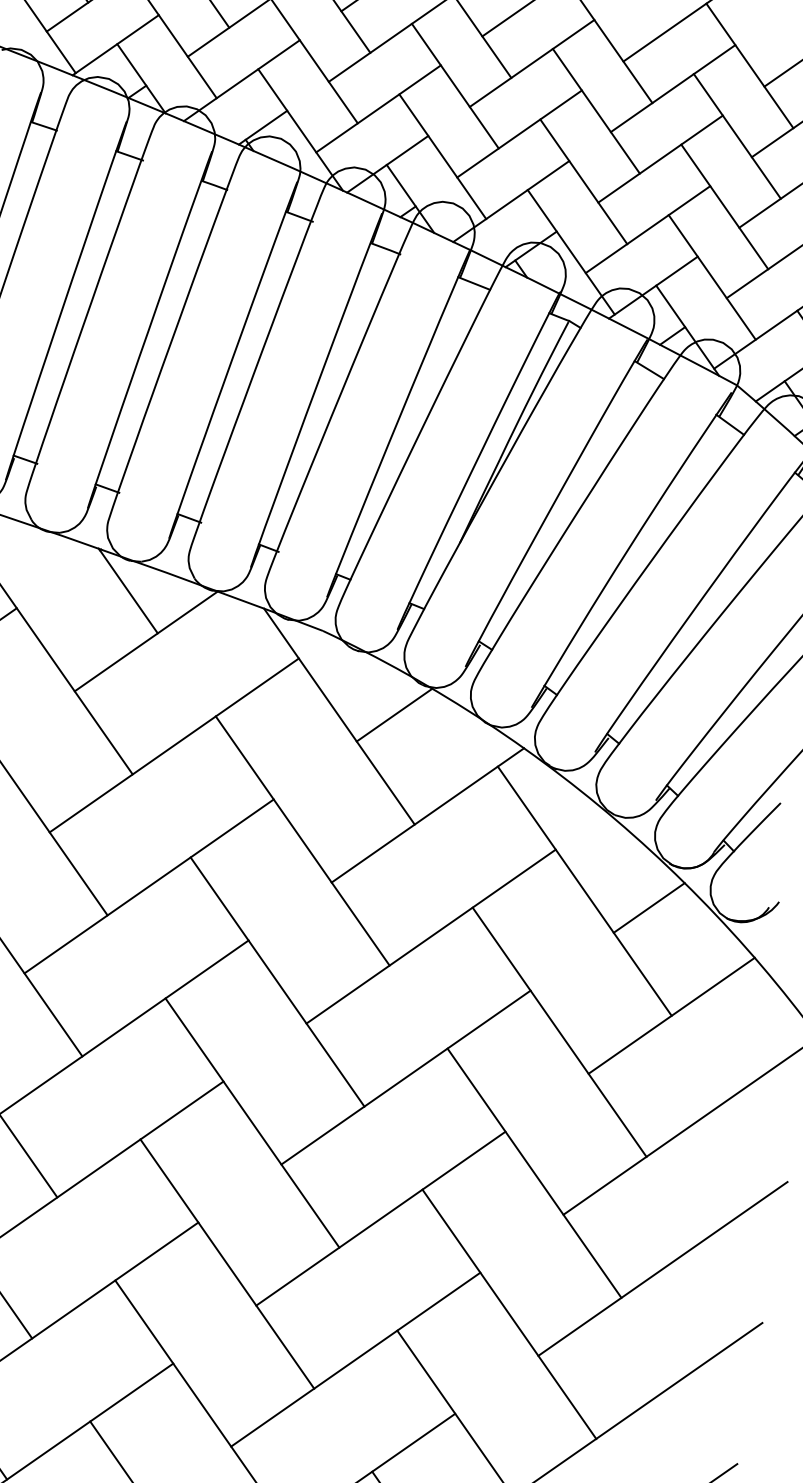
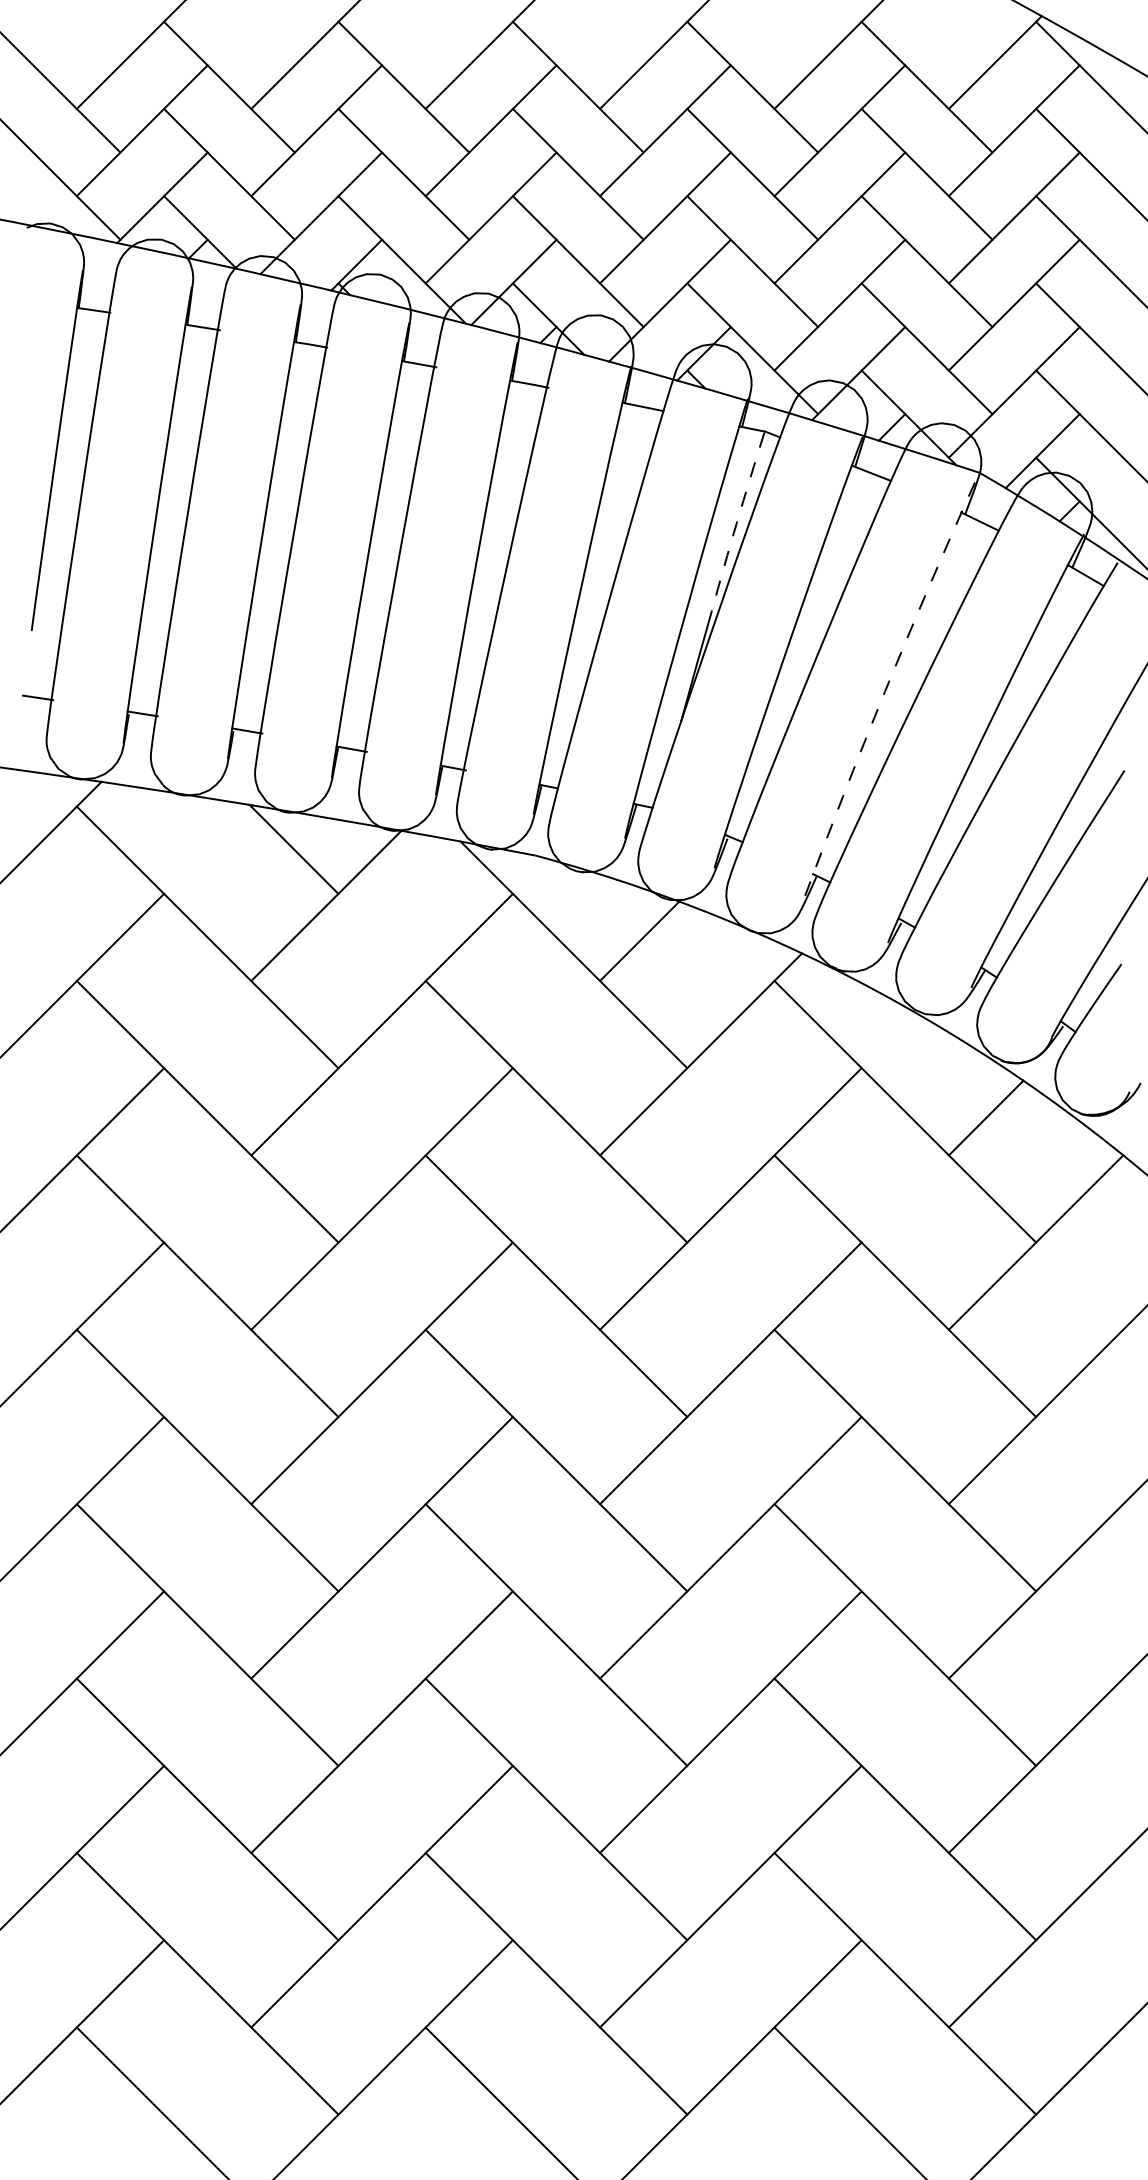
arc: (533, 390) -> (737, 522), solid -> dashed
arc: (629, 548) -> (885, 691), solid -> dashed

